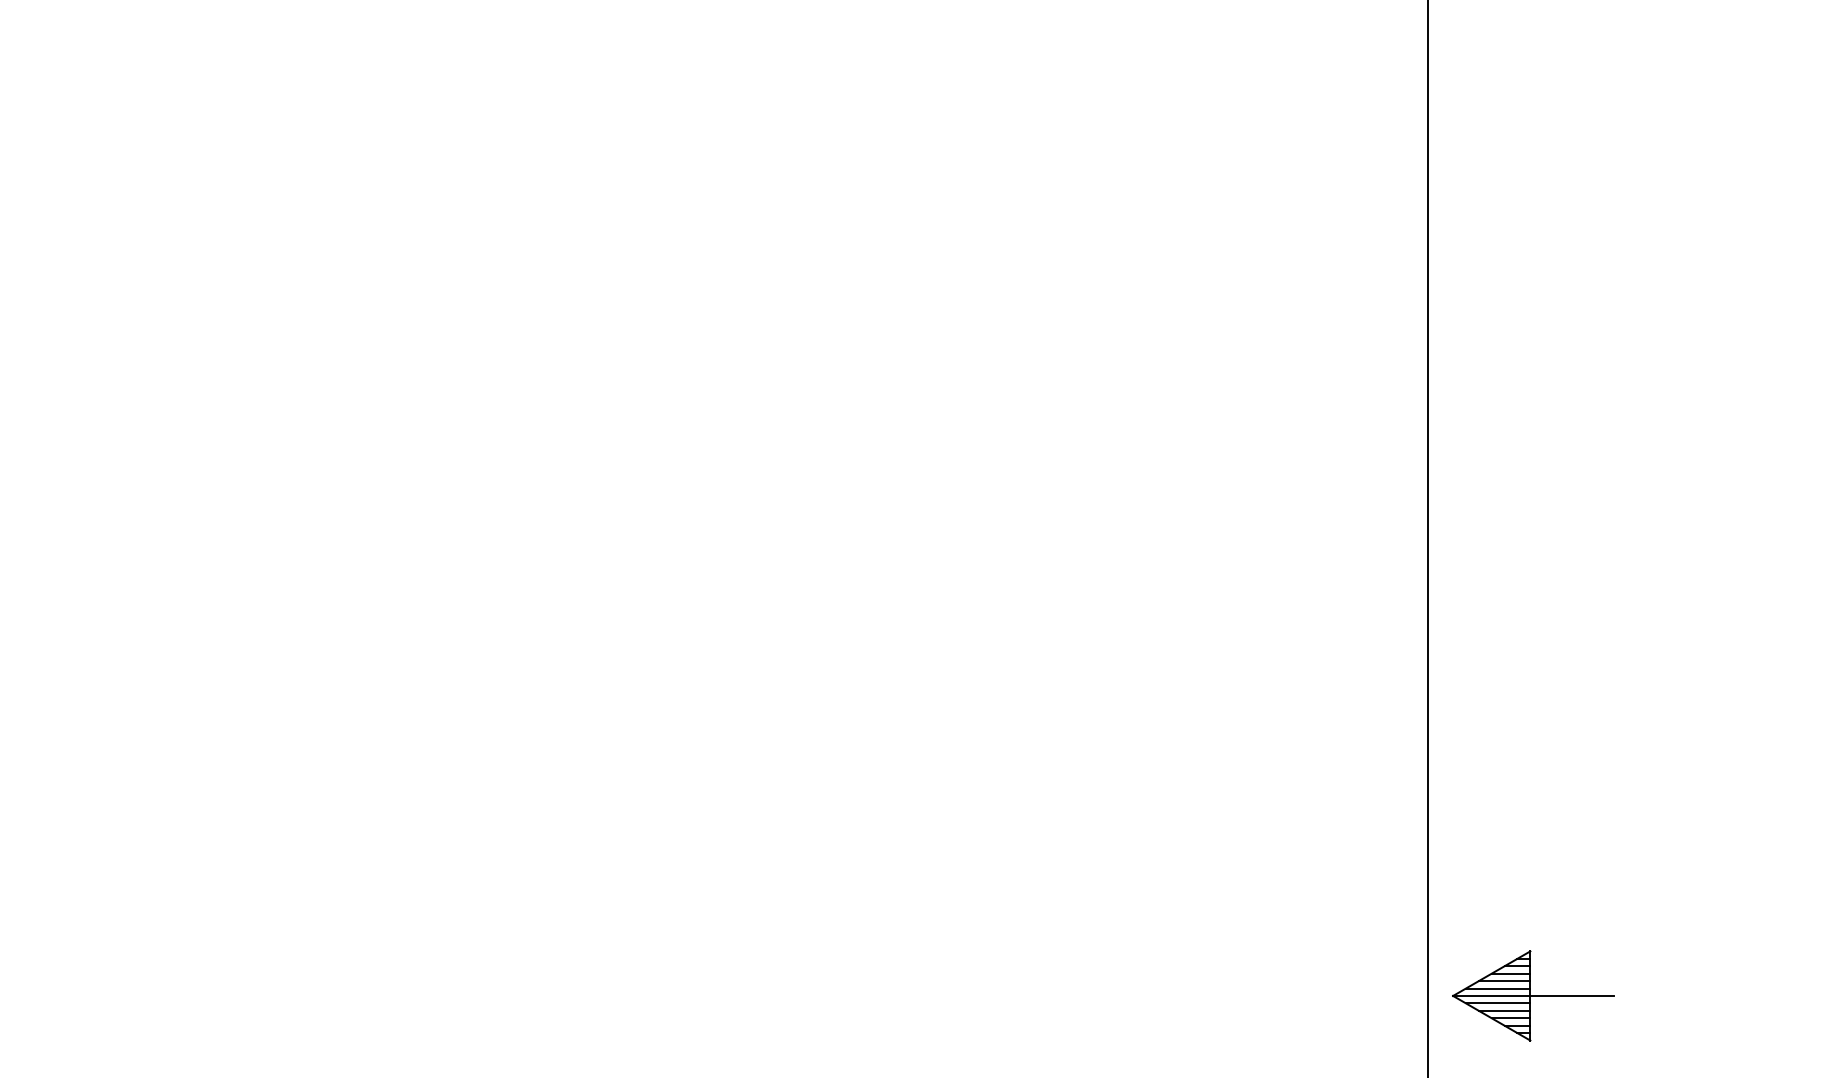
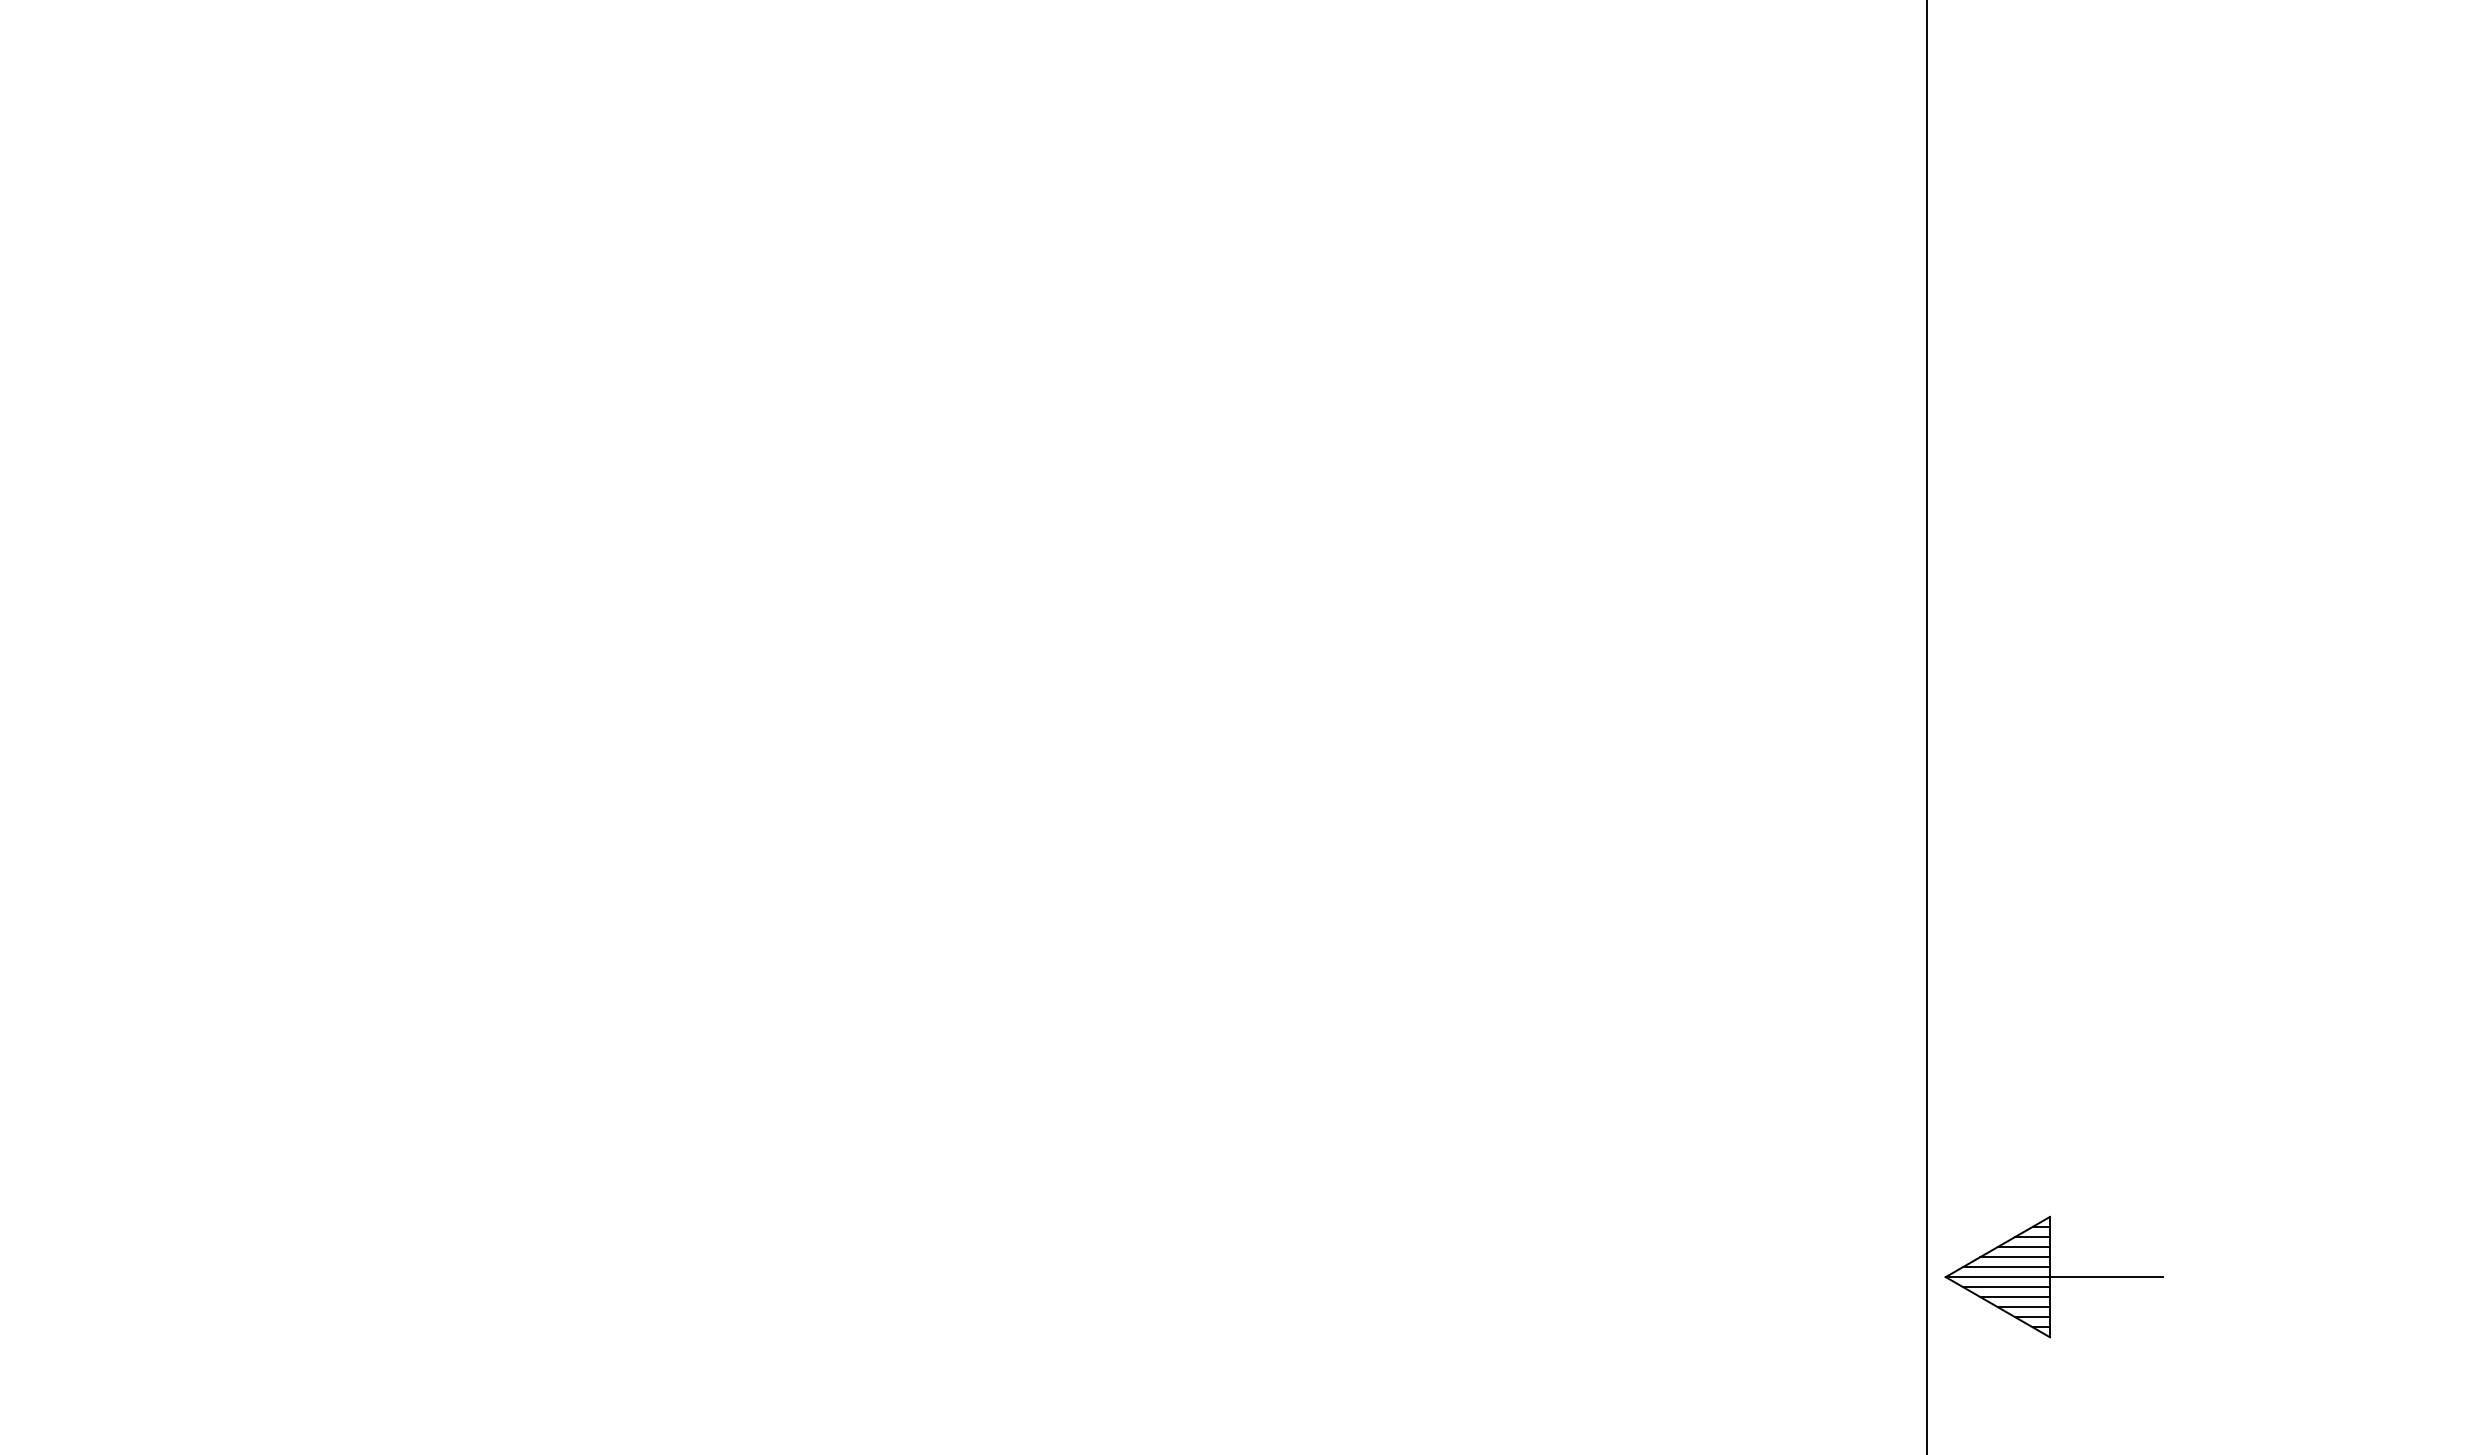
part: (1532, 995) -> (2053, 1276), moved

